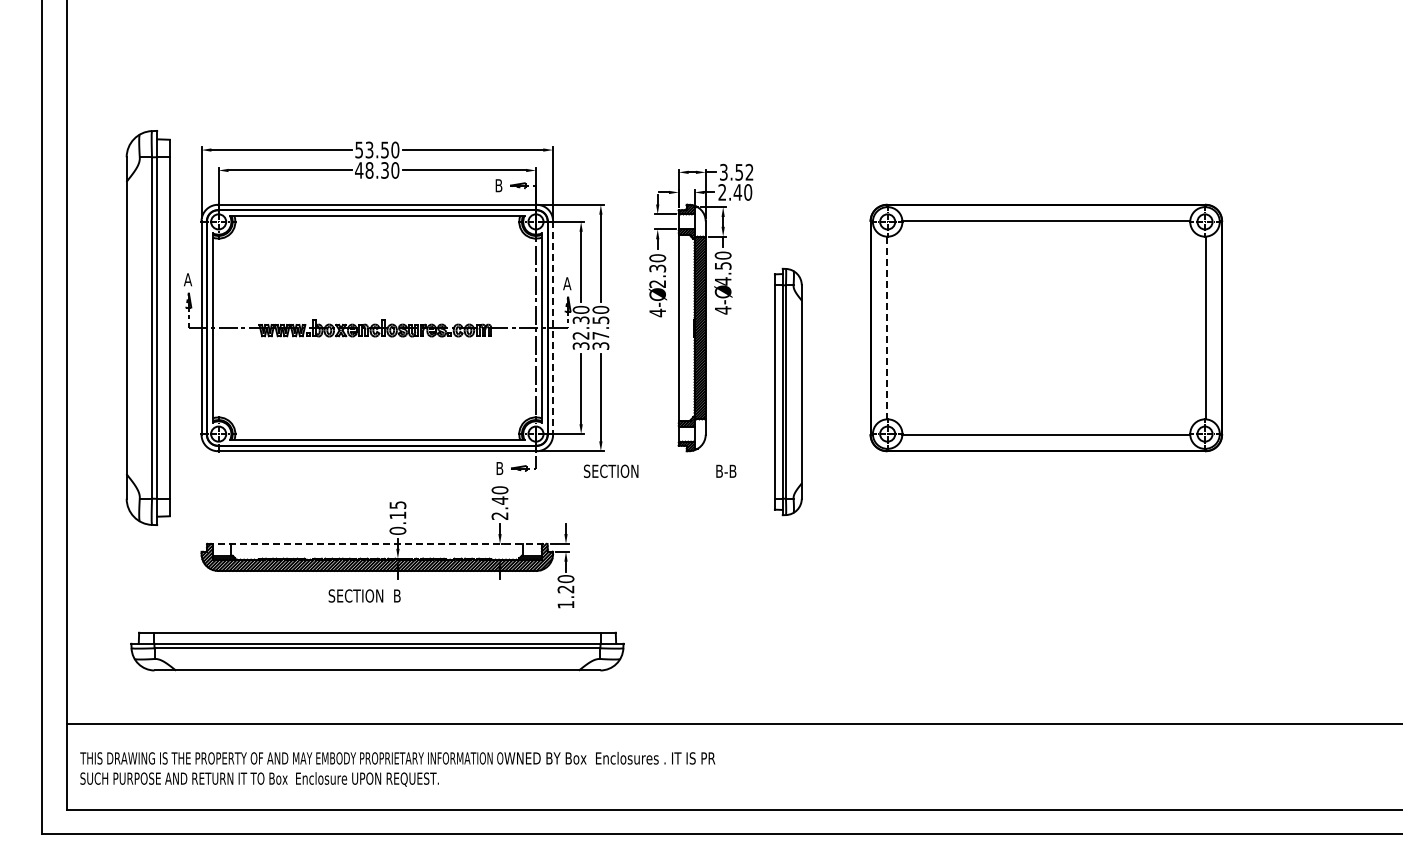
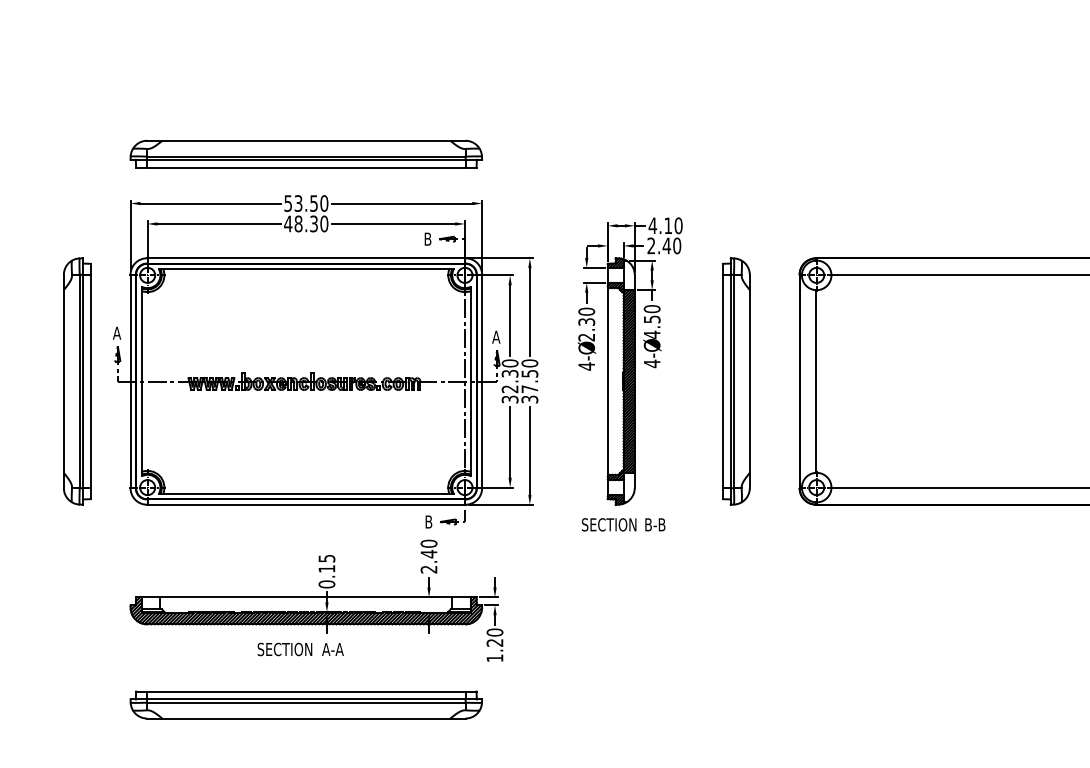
part: (376, 100) -> (305, 153), added
text: (736, 171) -> (665, 224), 3.52 -> 4.10
part: (148, 327) -> (77, 380), size x0.62
line: (553, 328) -> (482, 381), dashed -> solid
line: (887, 328) -> (816, 381), dashed -> solid
part: (788, 391) -> (736, 380), moved
text: (611, 470) -> (609, 523), moved
line: (377, 543) -> (306, 596), dashed -> solid
text: (403, 595) -> (332, 648), B -> A-A
part: (376, 651) -> (305, 704), size x0.71

